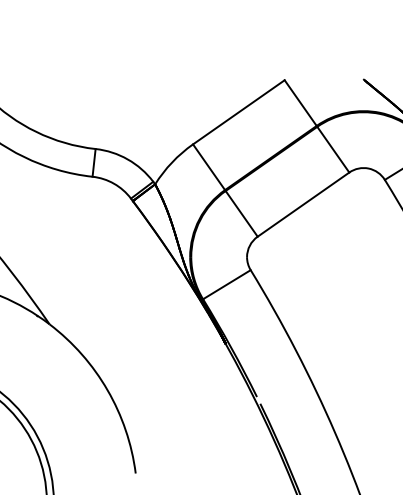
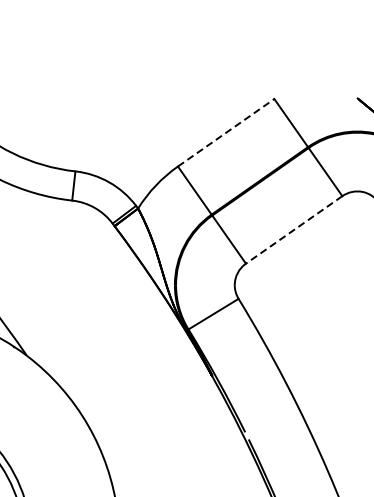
line: (238, 112) -> (225, 132), solid -> dashed
line: (303, 204) -> (294, 229), solid -> dashed

